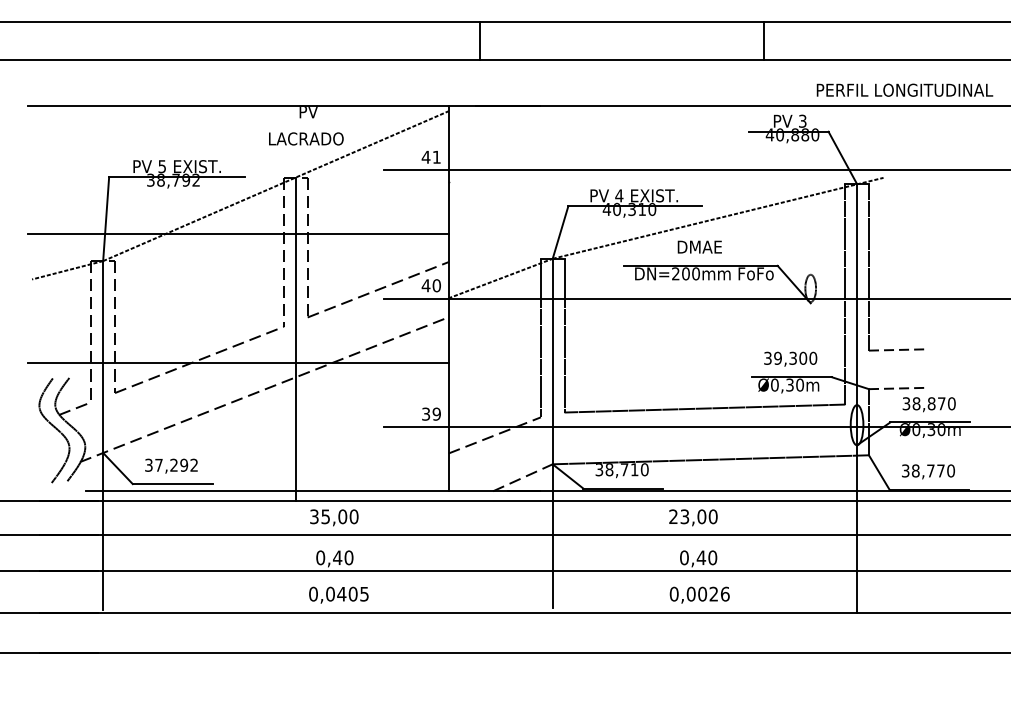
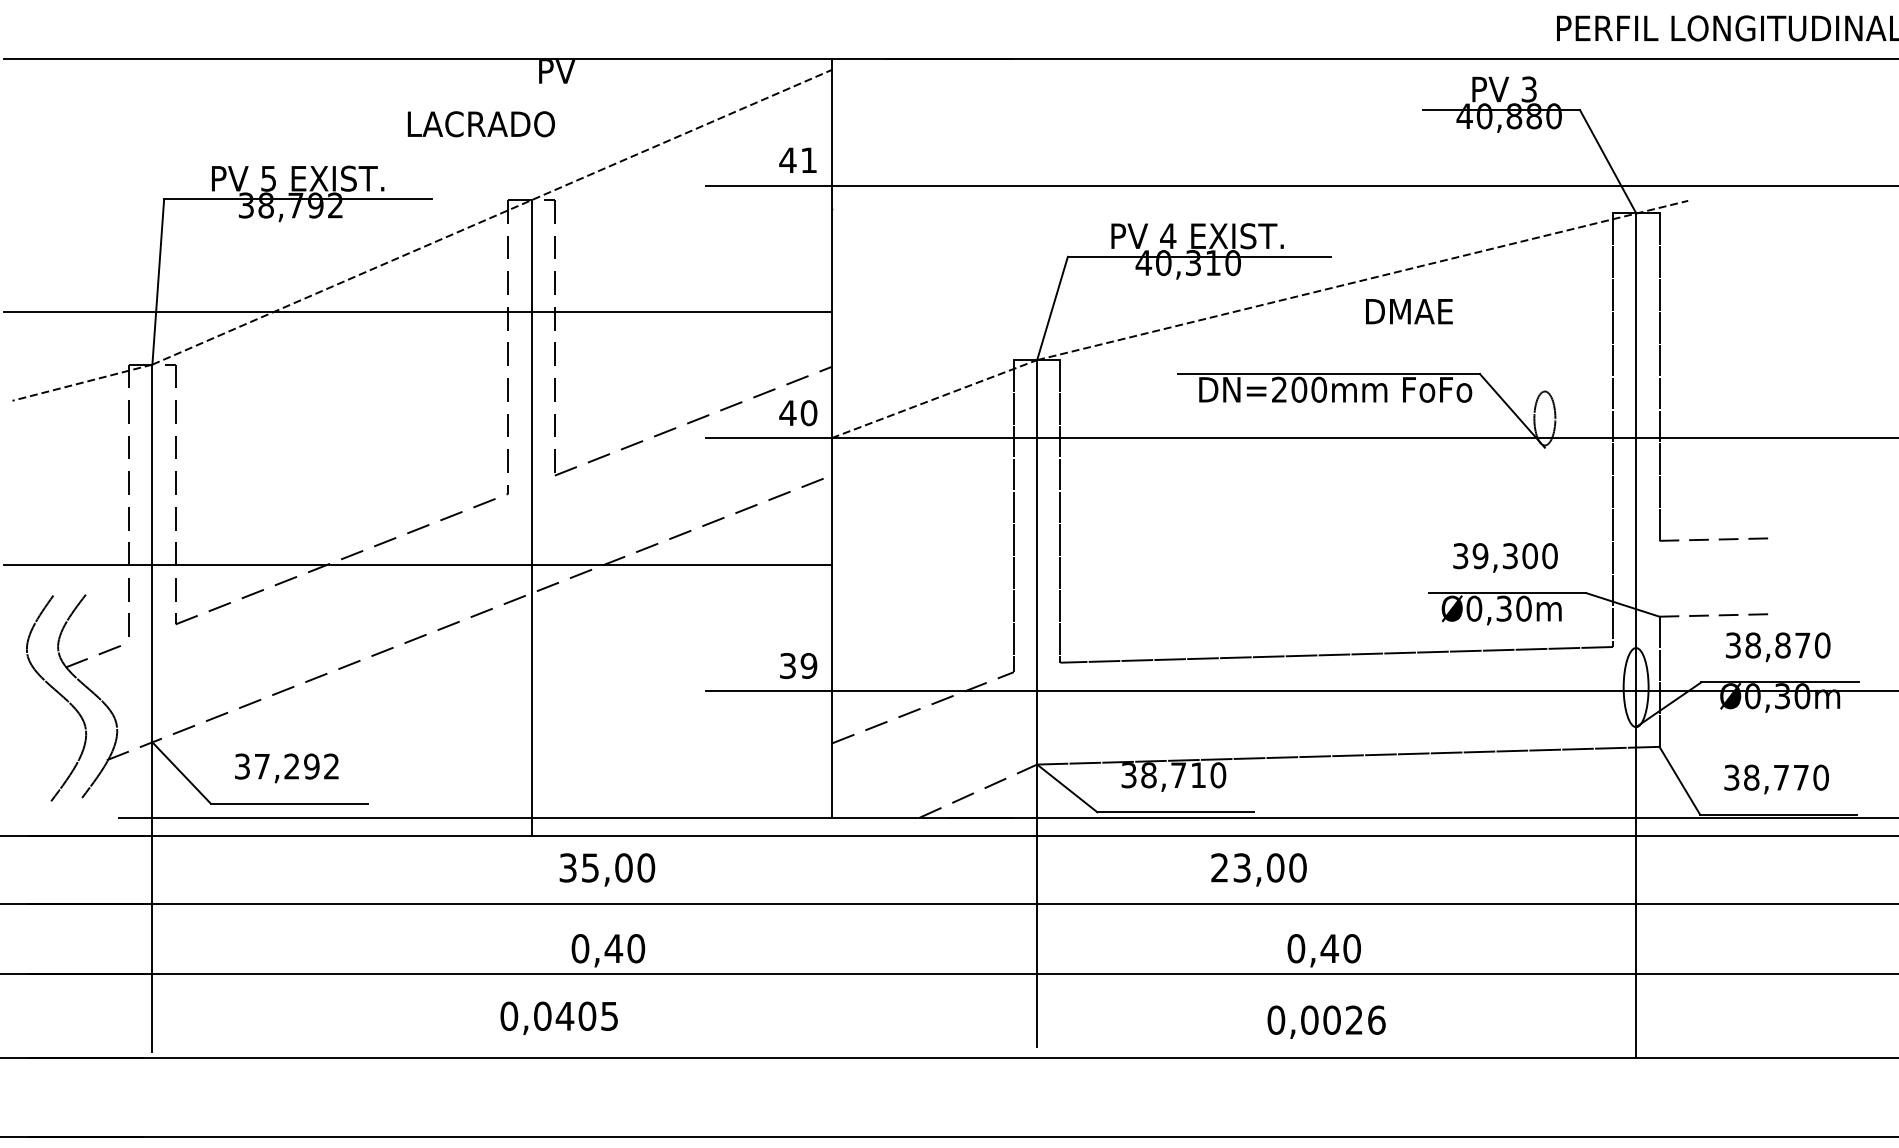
text: (306, 138) -> (481, 123), moved
text: (699, 246) -> (1408, 310), moved
text: (693, 517) -> (1259, 869), moved
text: (338, 594) -> (558, 1016), moved

